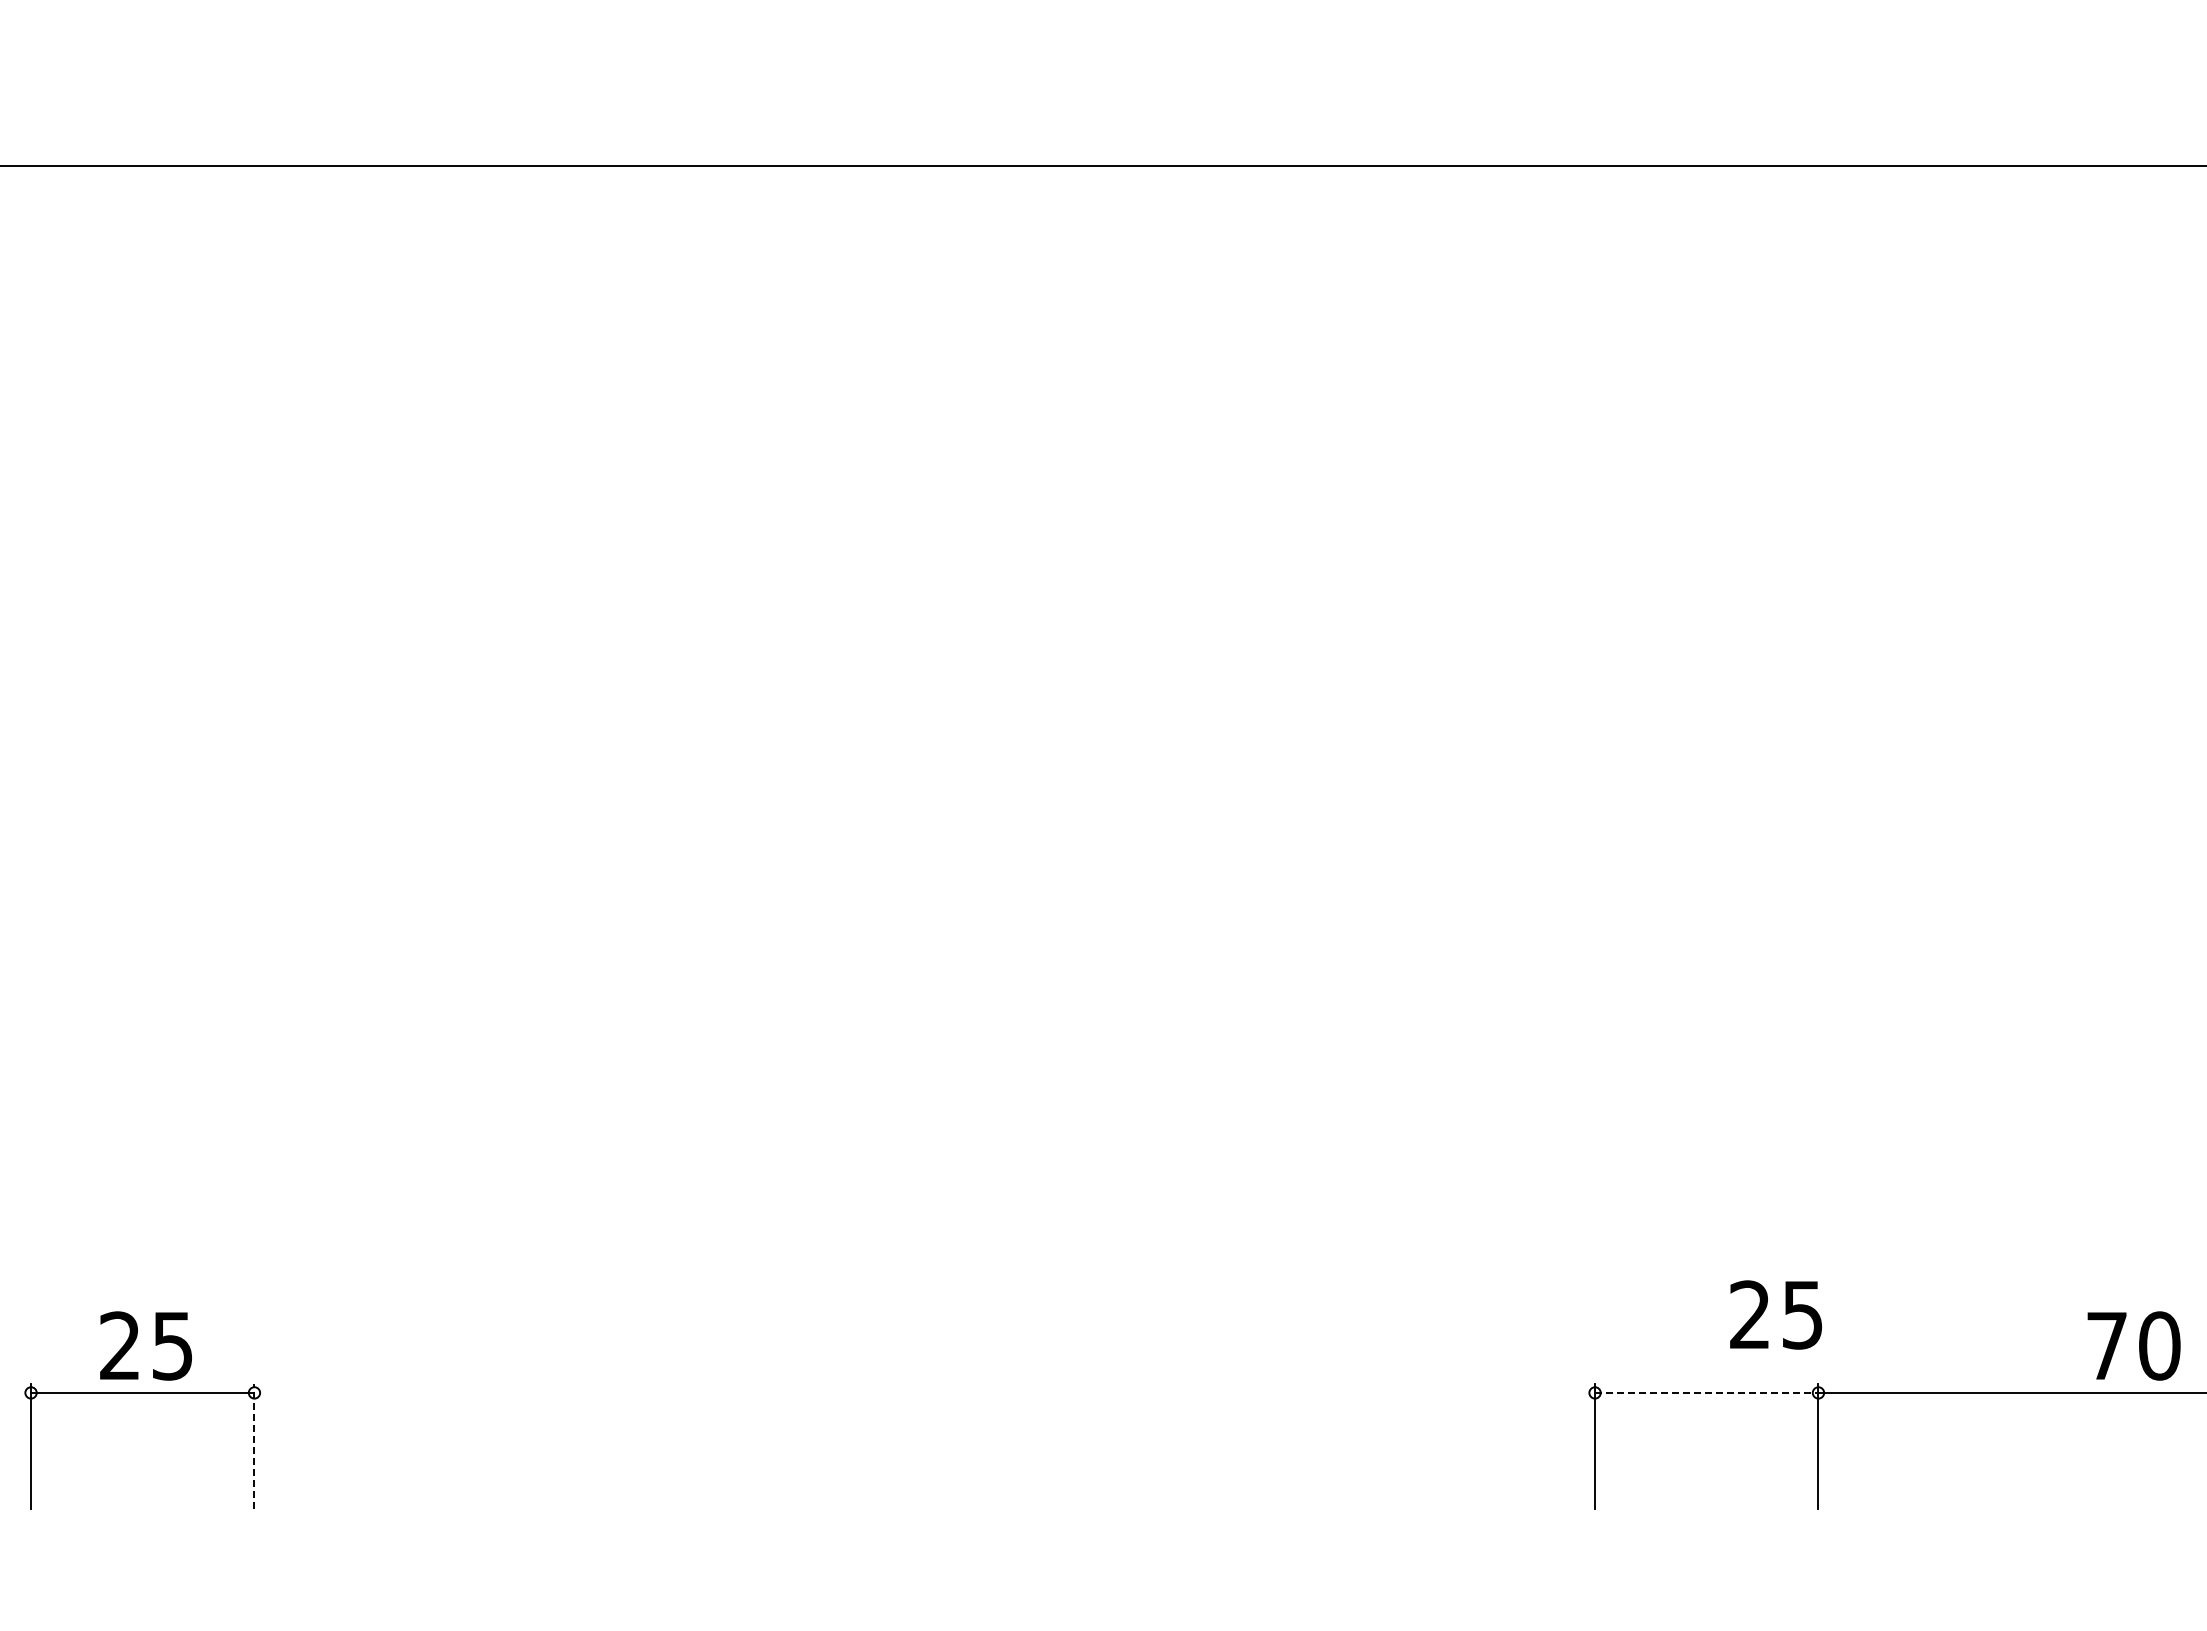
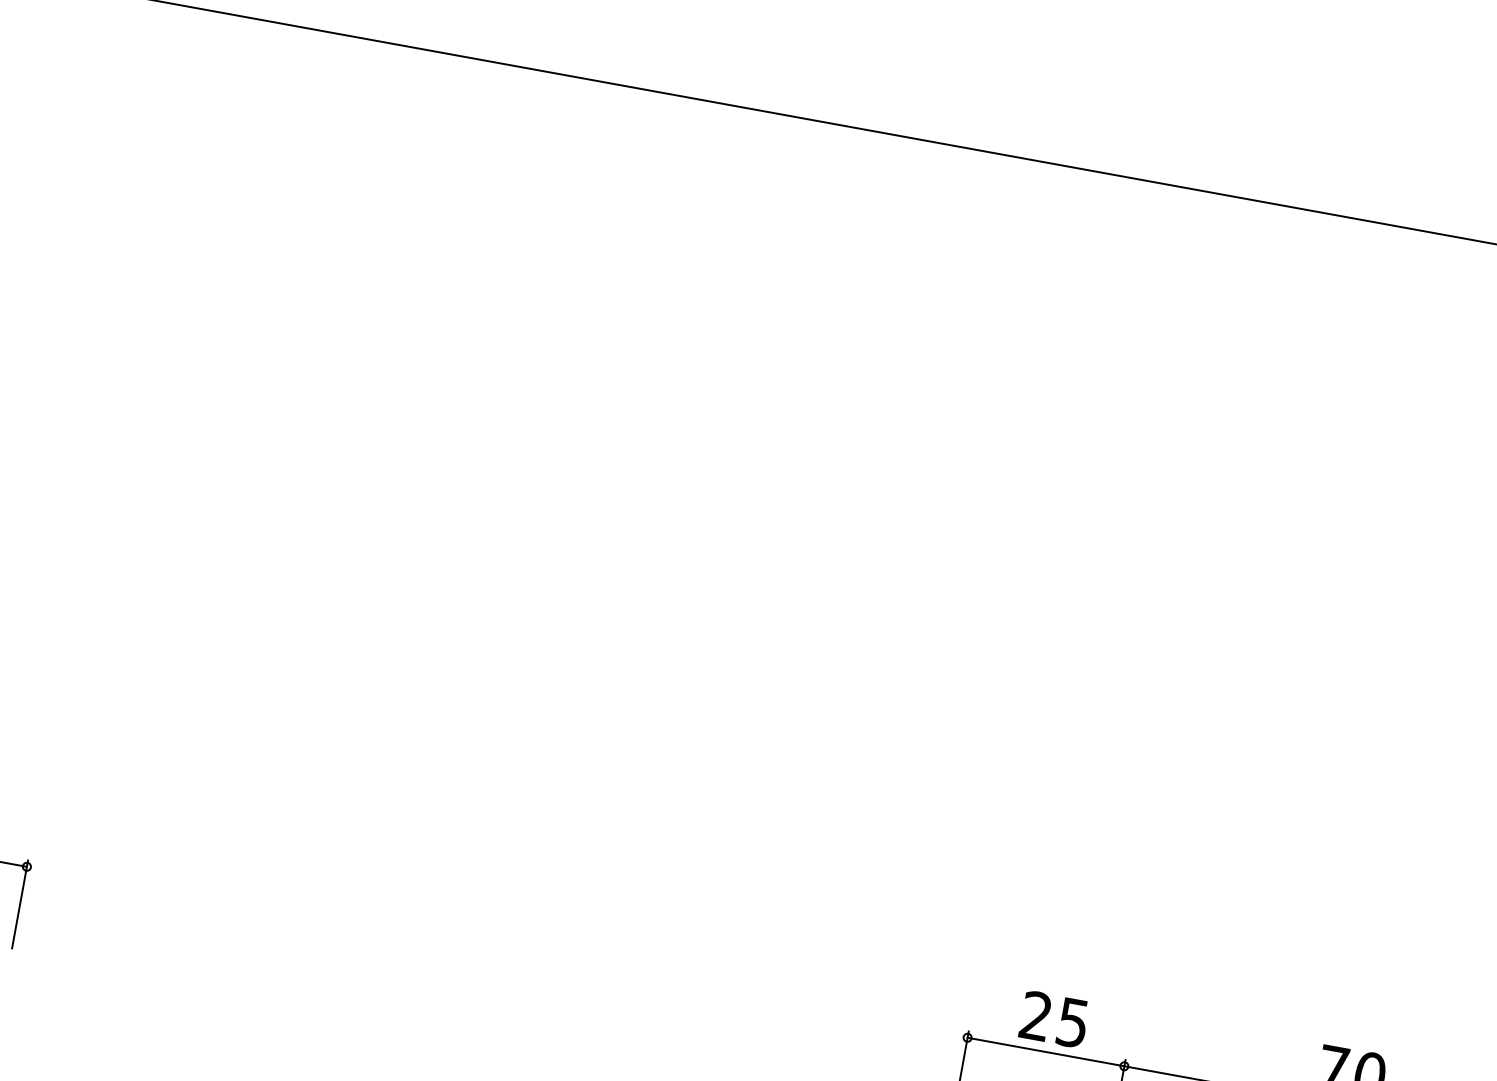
text: (1775, 1314) -> (1053, 1019), moved
line: (1706, 1392) -> (1045, 1051), dashed -> solid
line: (254, 1446) -> (20, 904), dashed -> solid

